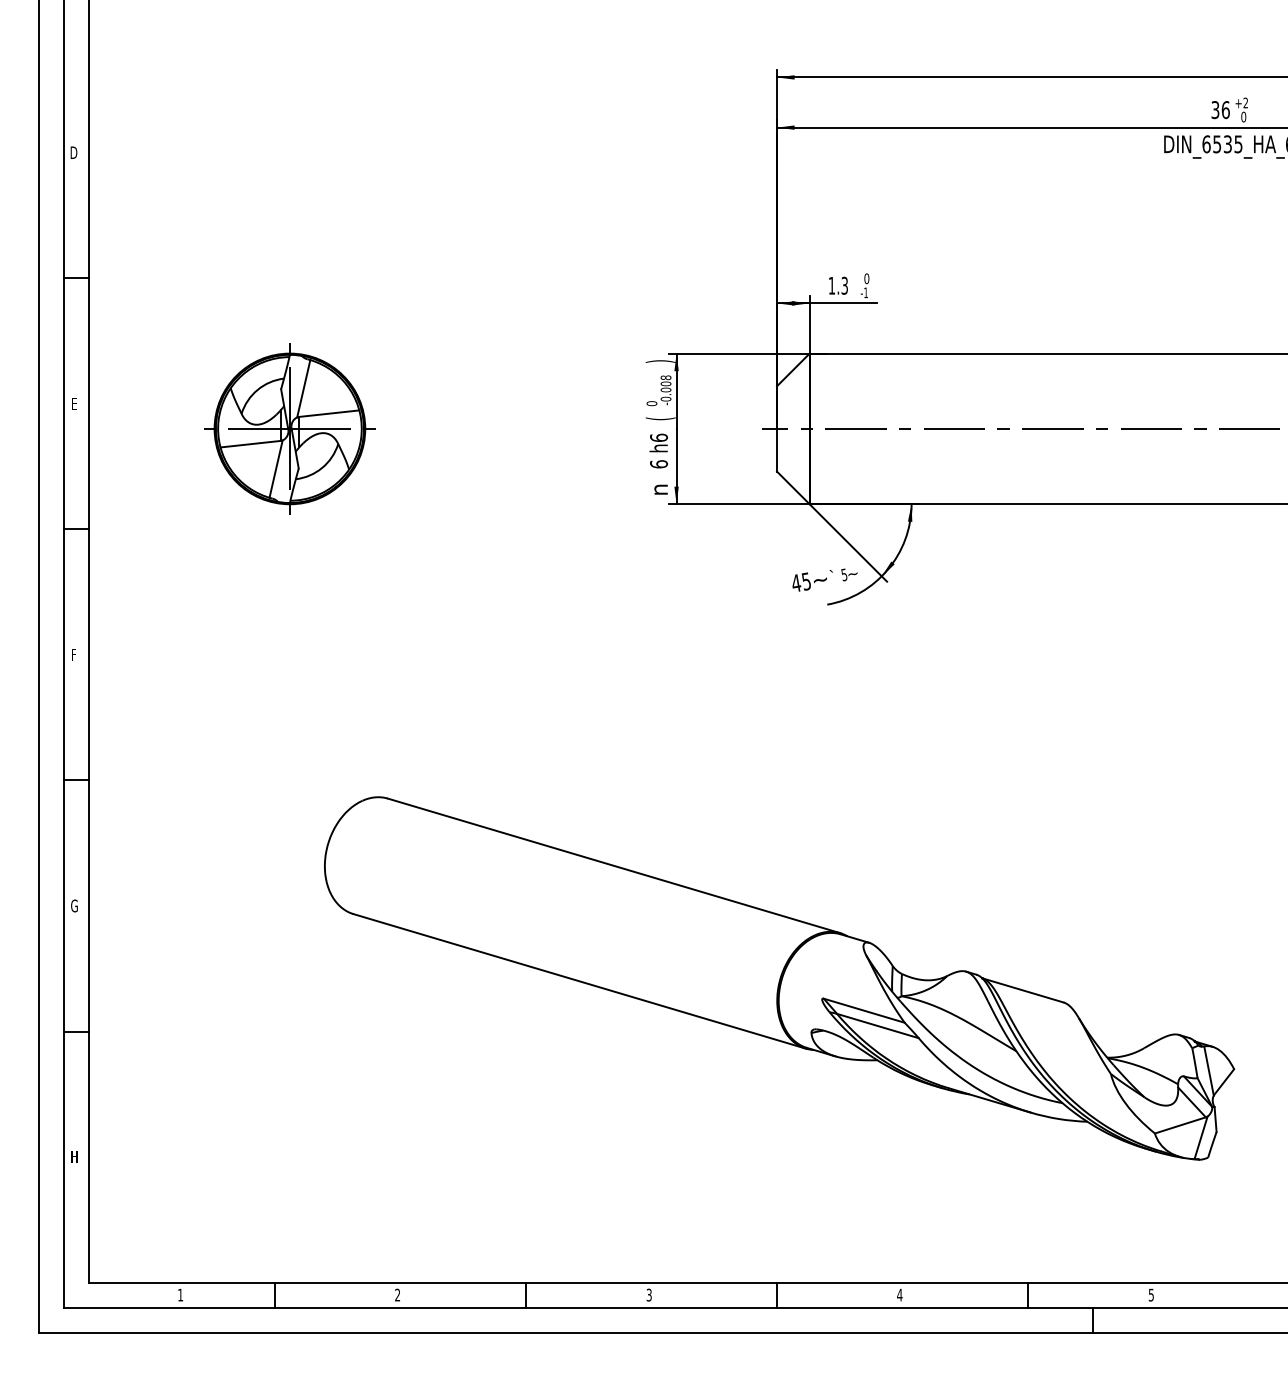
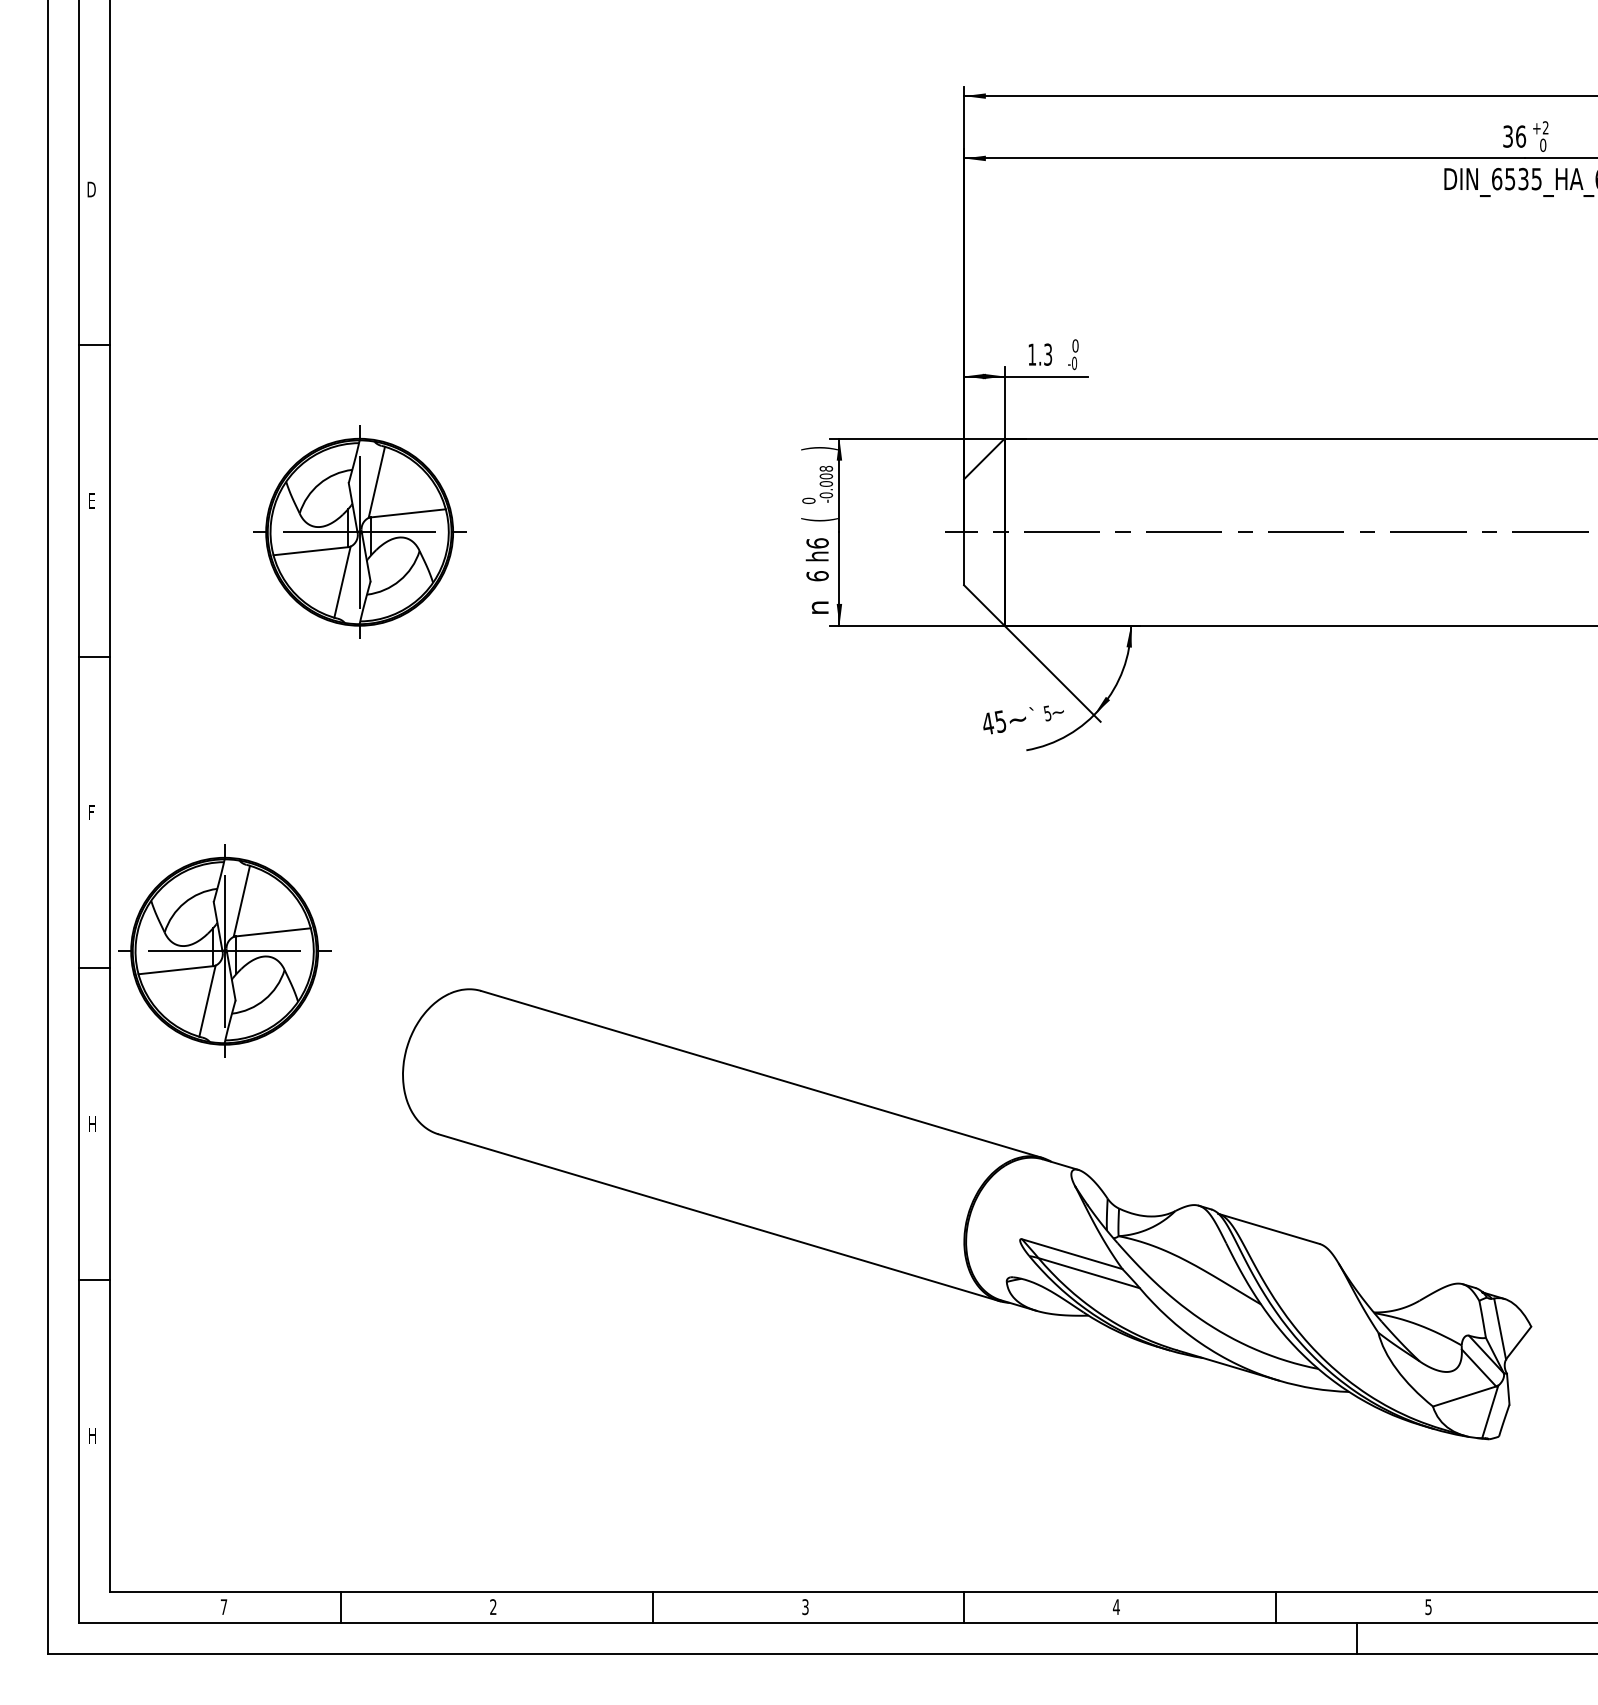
text: (866, 292) -> (1074, 363), -1 -> -0
part: (181, 765) -> (224, 950), added
text: (74, 906) -> (92, 1124), G -> H
text: (180, 1294) -> (223, 1606), 1 -> 7

